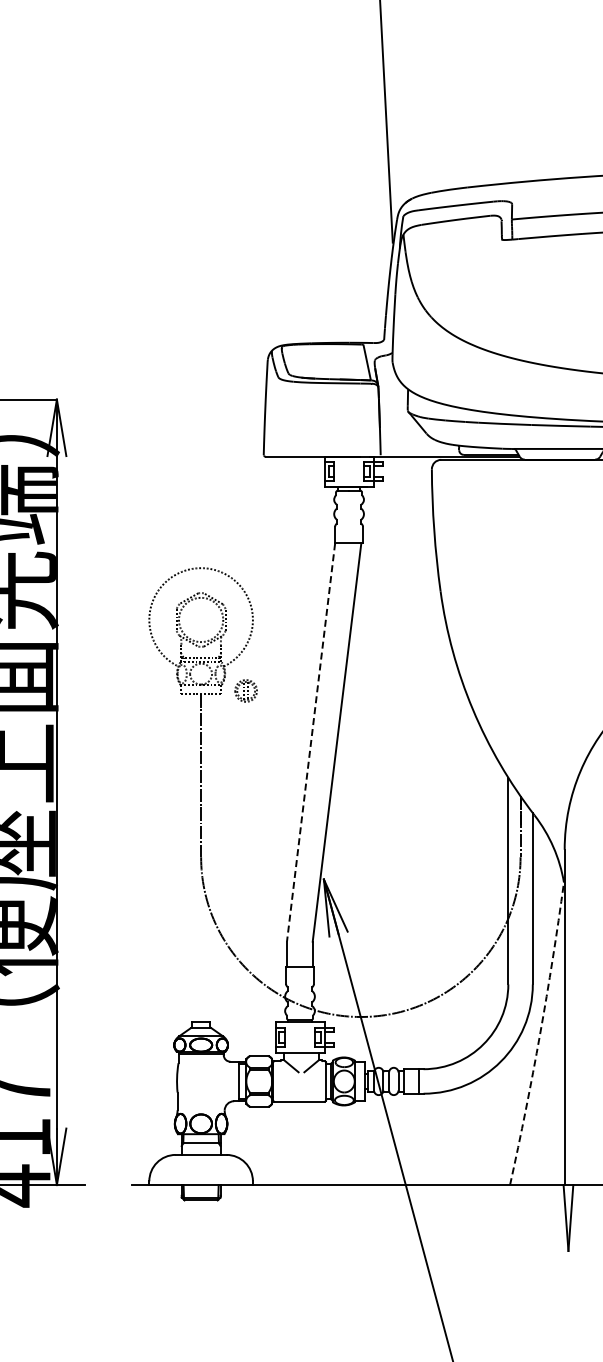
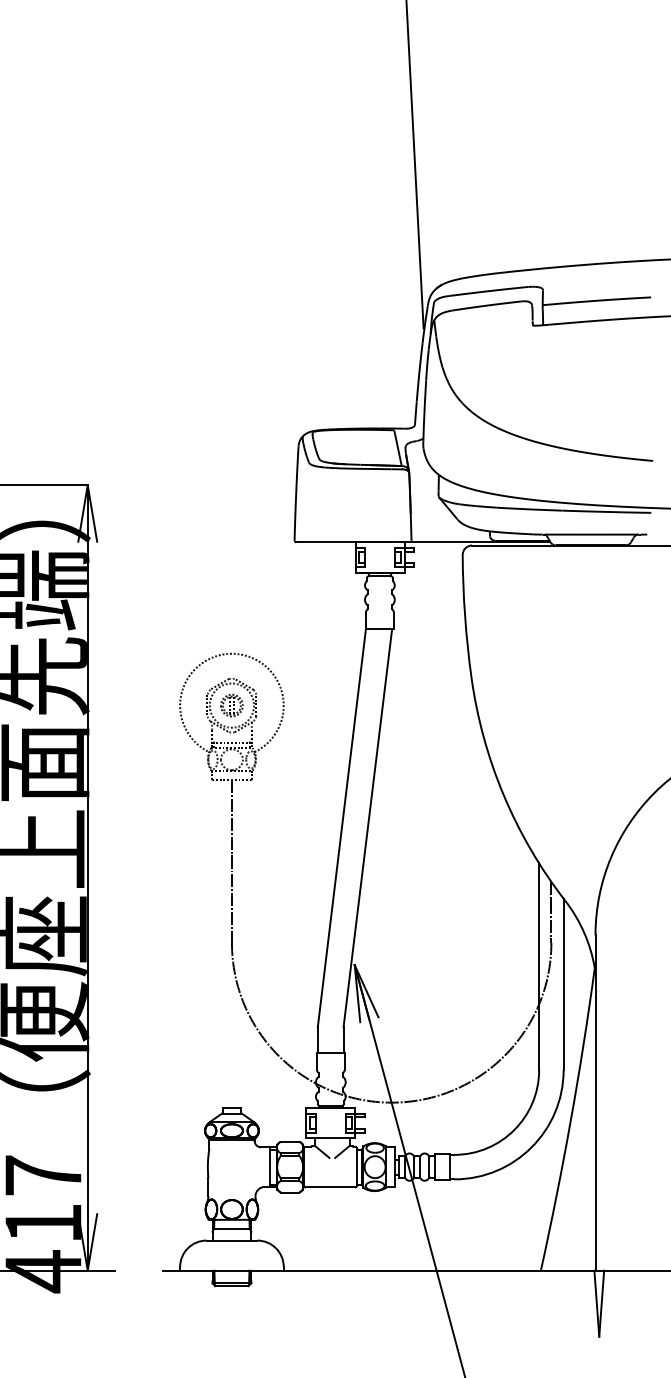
part: (245, 690) -> (231, 705), moved
line: (310, 742) -> (341, 828), dashed -> solid
arc: (539, 1034) -> (570, 1120), dashed -> solid

